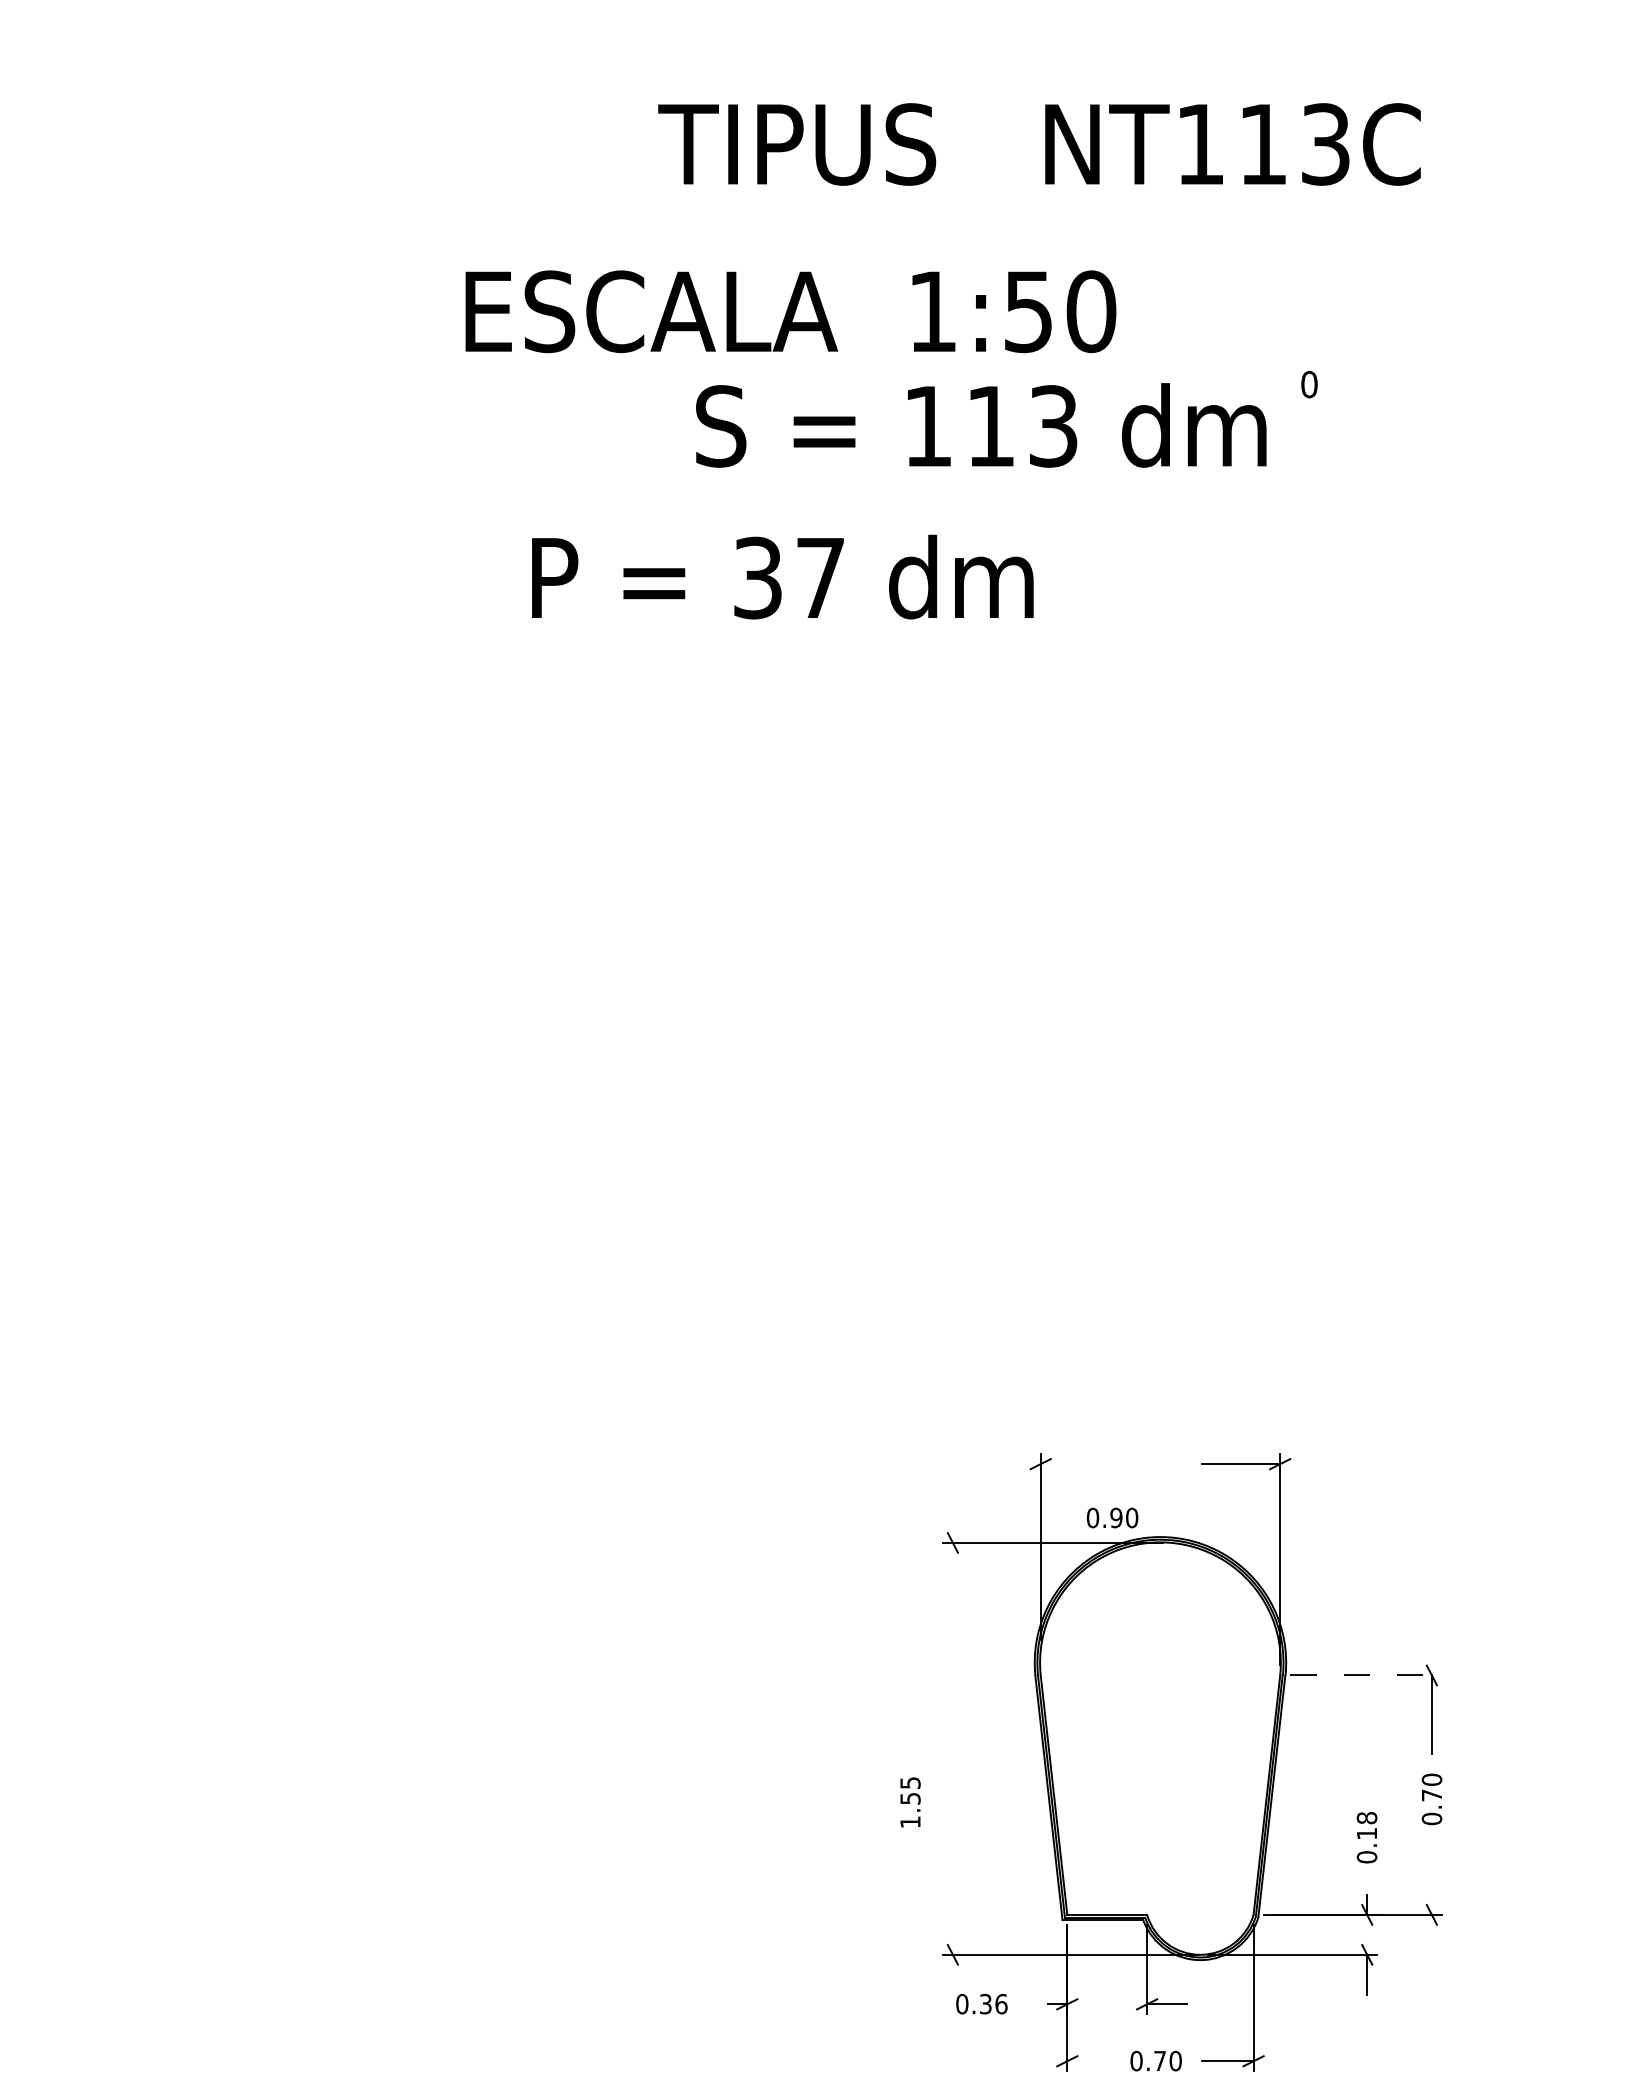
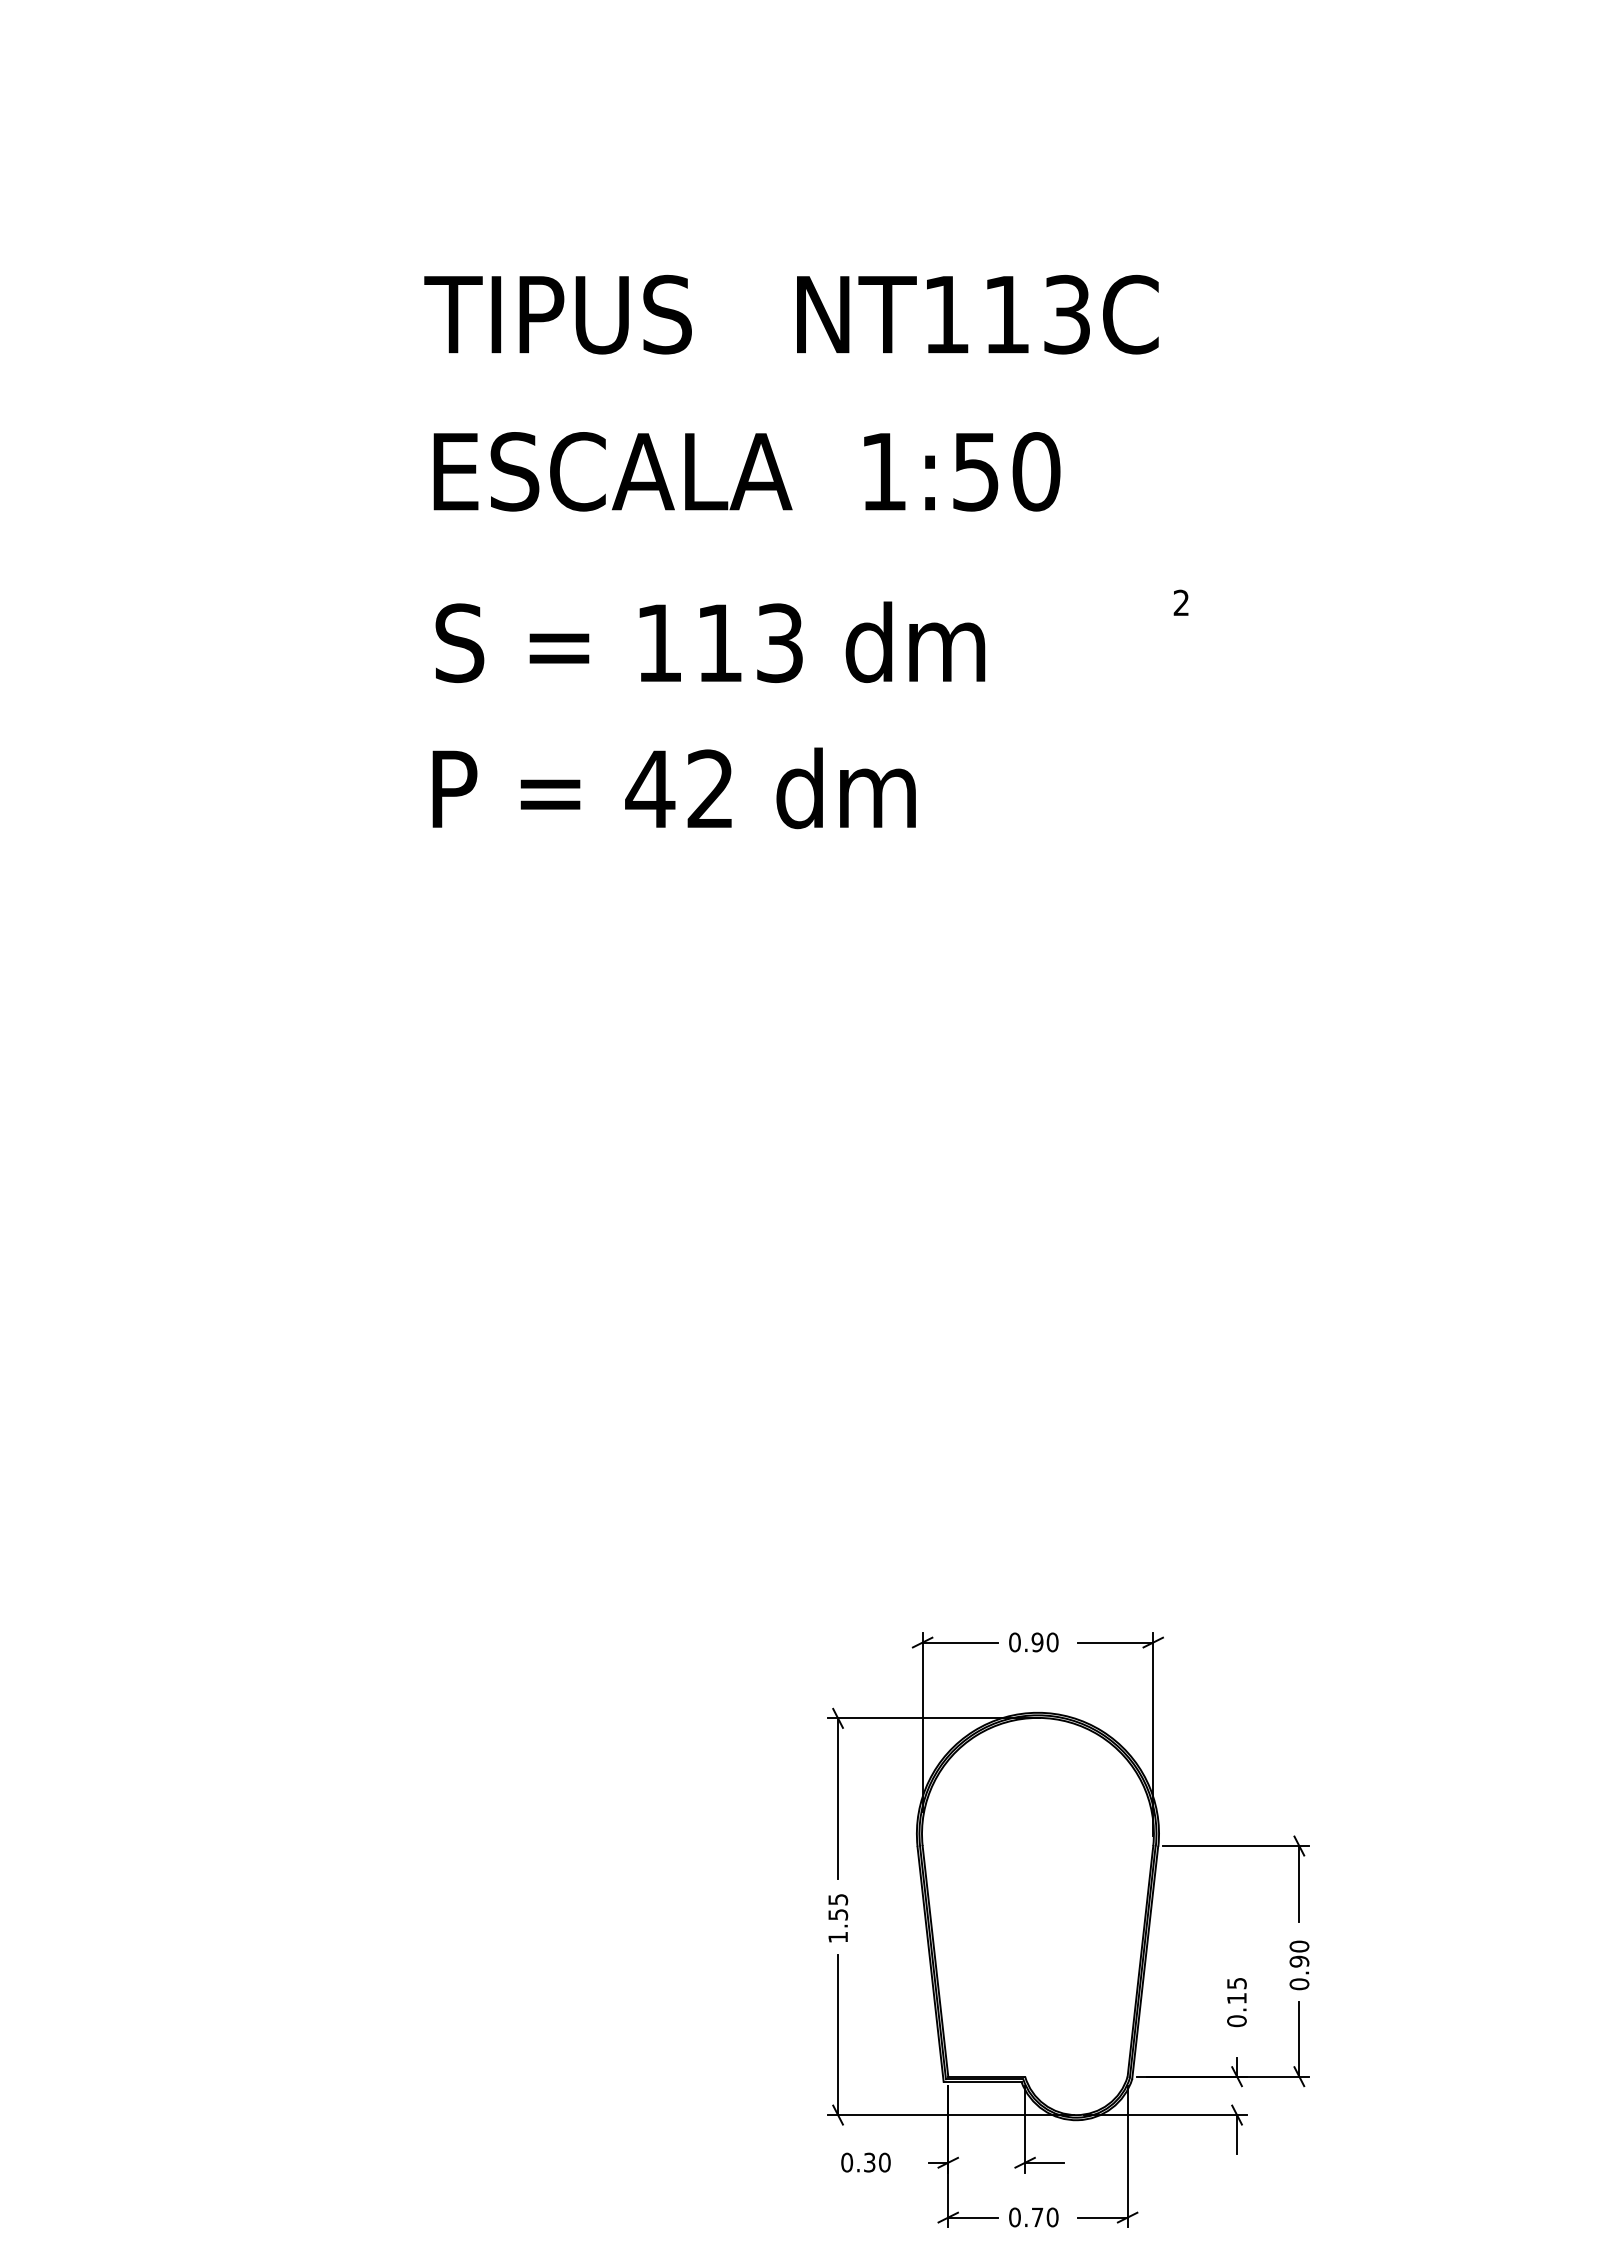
text: (1039, 144) -> (791, 314), moved
text: (790, 311) -> (746, 471), moved
text: (1309, 384) -> (1181, 602), 0 -> 2
text: (981, 424) -> (710, 641), moved
text: (787, 578) -> (678, 789), 37 -> 42
line: (1078, 1464) -> (959, 1642), added
text: (1112, 1518) -> (1033, 1642), moved
line: (953, 1626) -> (838, 1798), added
line: (1366, 1675) -> (1236, 1846), dashed -> solid
text: (1432, 1795) -> (1299, 1961), 0.70 -> 0.90
text: (910, 1802) -> (838, 1918), moved
text: (1366, 1818) -> (1236, 1983), 0.18 -> 0.15
line: (953, 1871) -> (838, 2034), added
line: (1432, 1875) -> (1299, 2038), added
text: (1001, 2004) -> (884, 2162), 0.36 -> 0.30
line: (1092, 2061) -> (972, 2217), added

